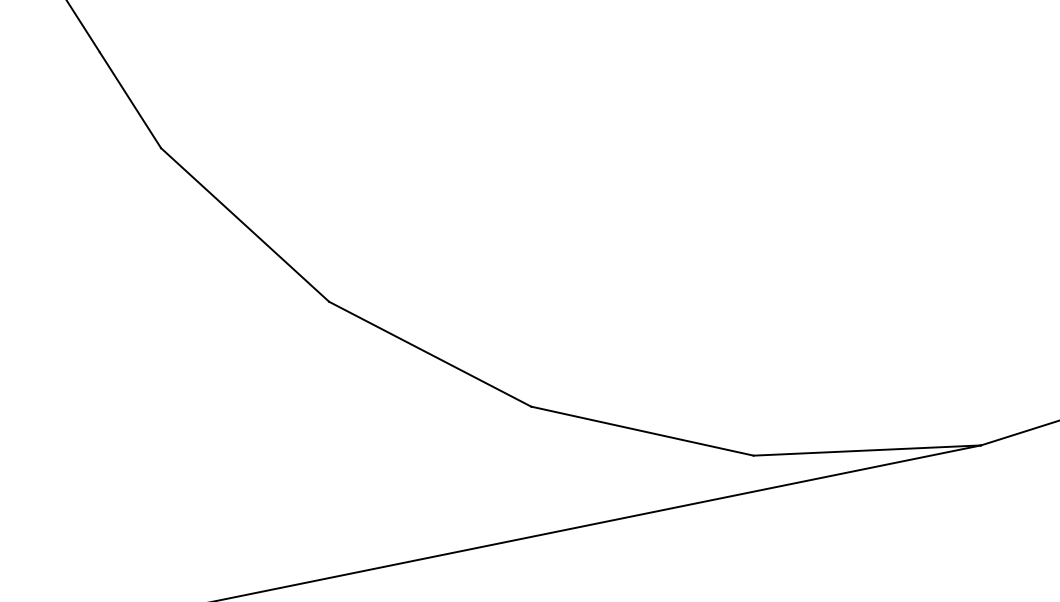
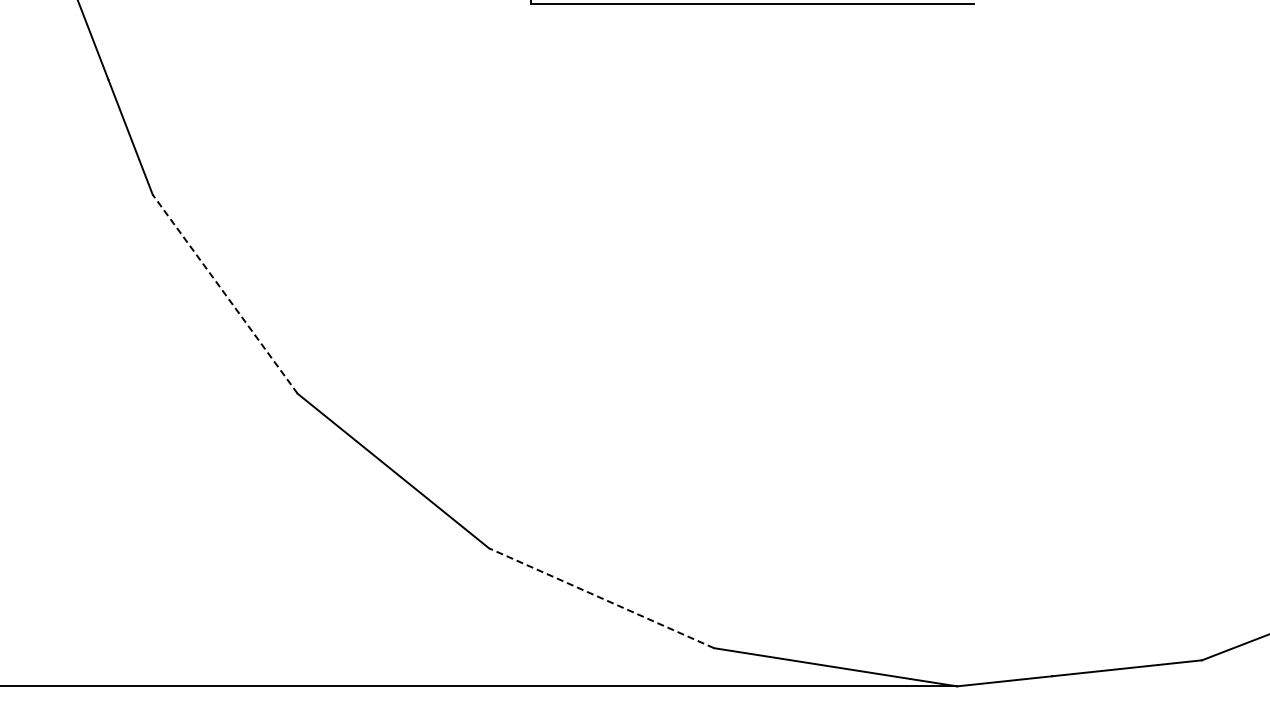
line: (244, 224) -> (224, 293), solid -> dashed
line: (642, 431) -> (601, 598), solid -> dashed

